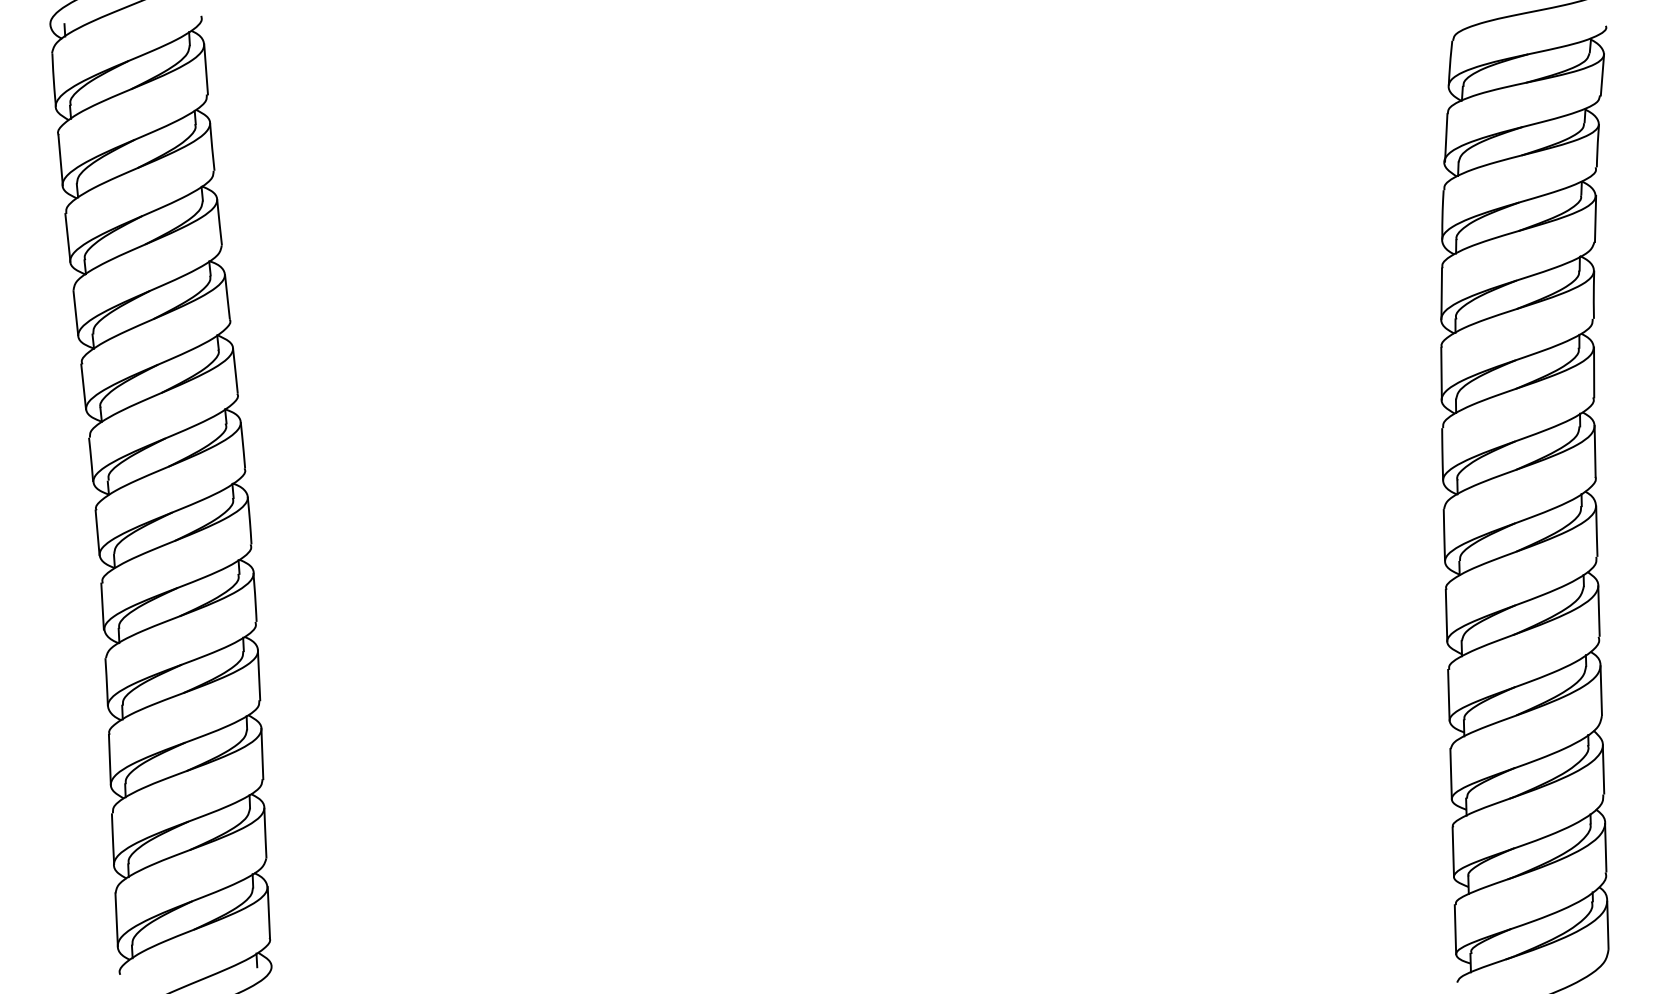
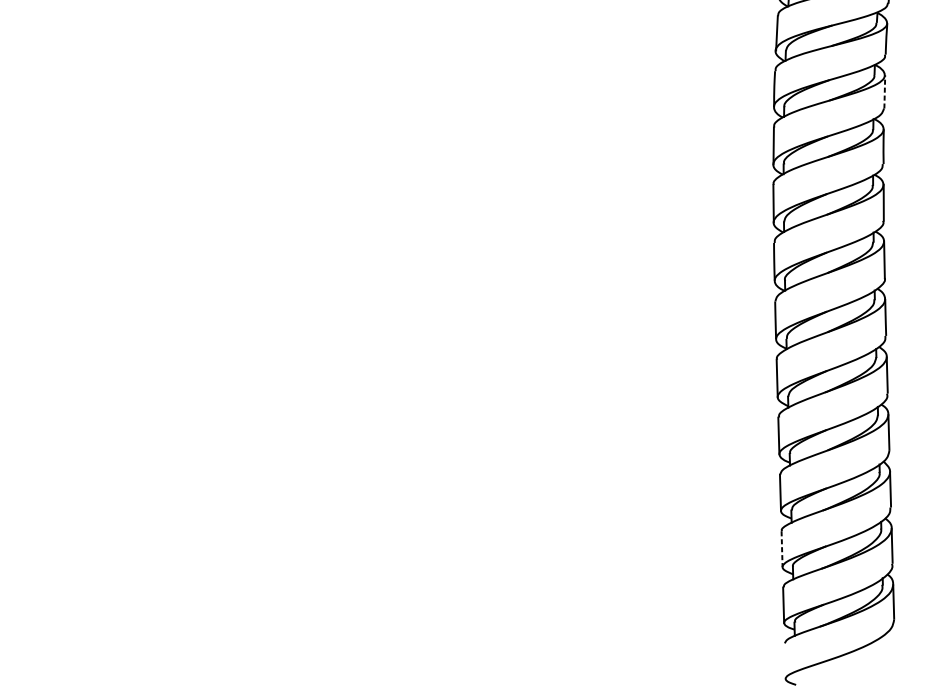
line: (1595, 218) -> (884, 91), solid -> dashed
line: (1453, 852) -> (782, 549), solid -> dashed

